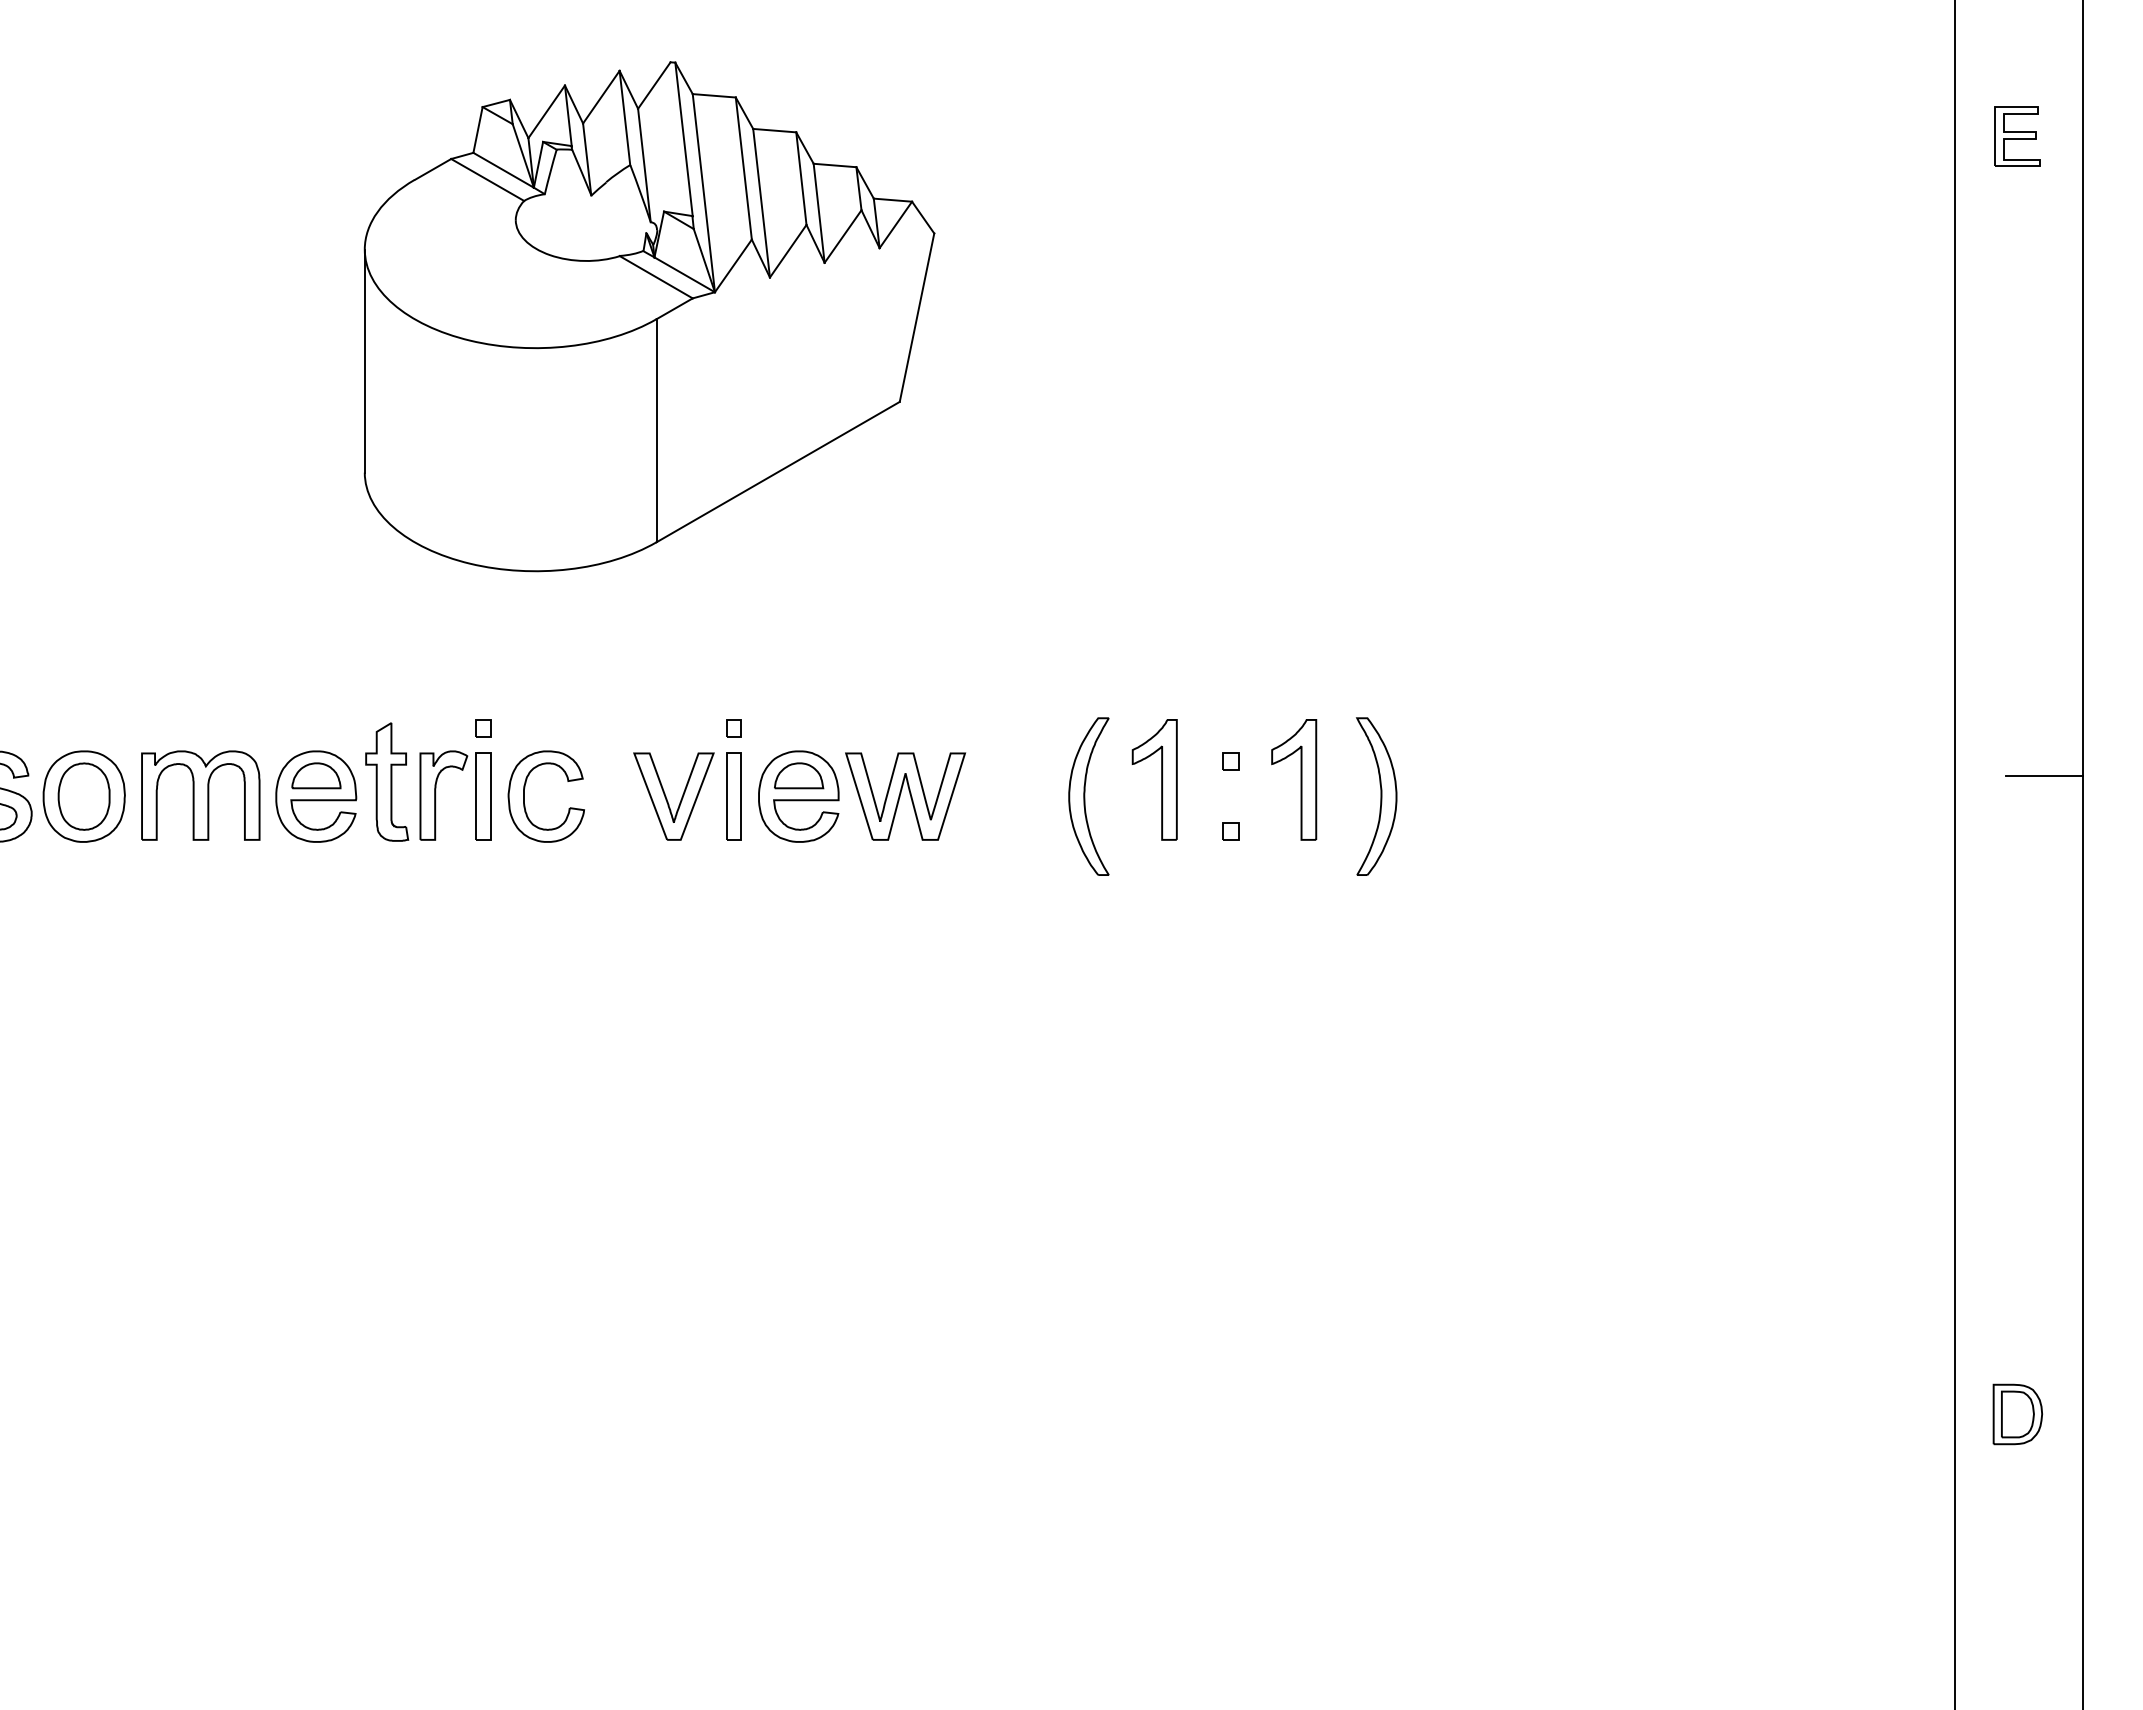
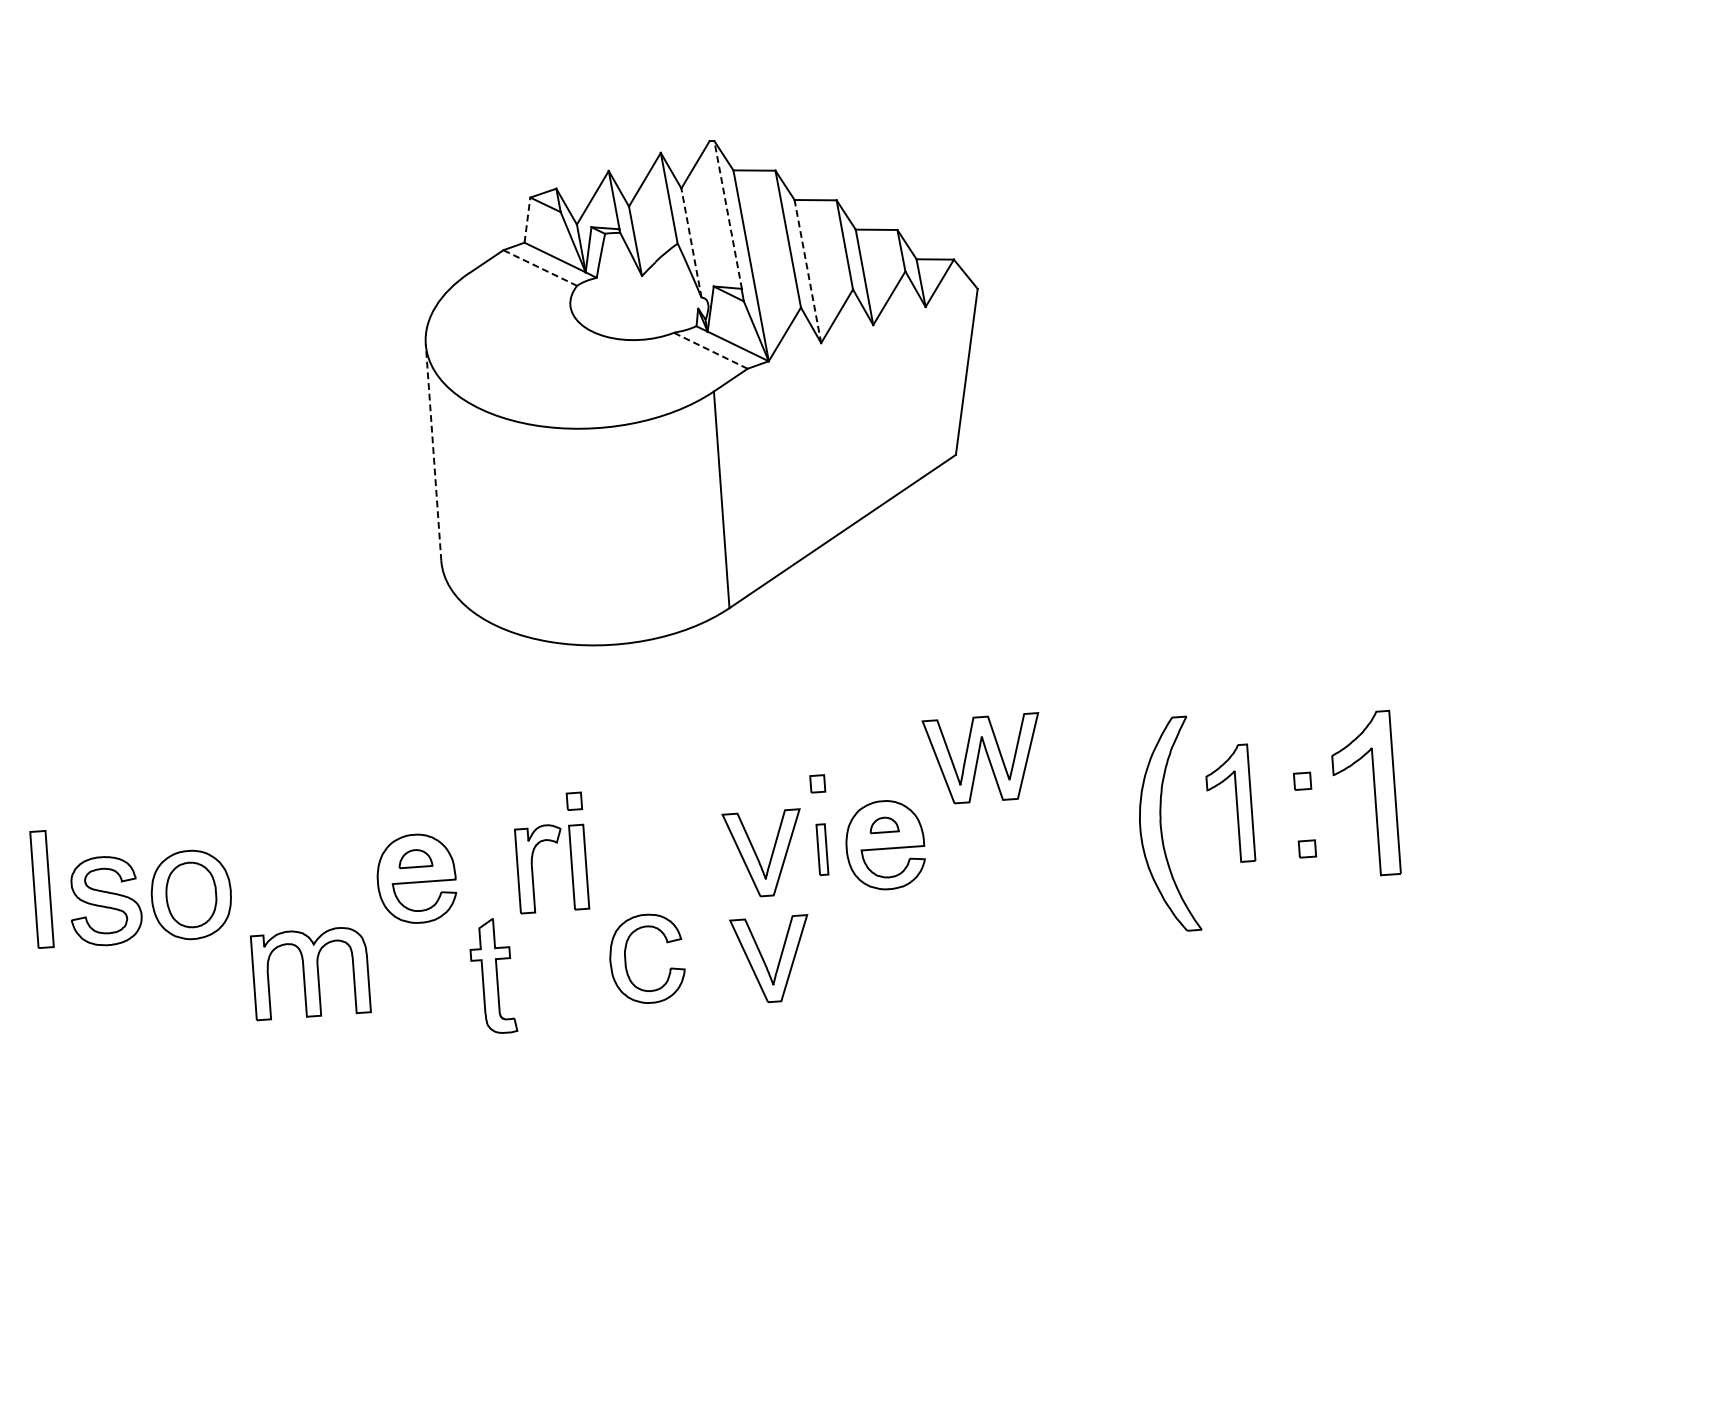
line: (478, 129) -> (527, 219), solid -> dashed
line: (683, 139) -> (727, 215), solid -> dashed
line: (644, 165) -> (691, 243), solid -> dashed
line: (487, 179) -> (540, 267), solid -> dashed
line: (761, 203) -> (807, 271), solid -> dashed
line: (655, 276) -> (709, 350), solid -> dashed
line: (364, 361) -> (433, 452), solid -> dashed
part: (316, 775) -> (415, 858), size x0.7
part: (799, 775) -> (884, 824), size x0.6
part: (1294, 779) -> (1365, 794), size x1.4
part: (387, 781) -> (493, 975), moved
part: (200, 795) -> (310, 973), moved
part: (524, 796) -> (625, 960), moved
part: (733, 796) -> (821, 849), size x0.6
part: (905, 796) -> (983, 759), moved
part: (1088, 796) -> (1166, 824), size x1.4
part: (1376, 796) -> (1446, 804), removed
part: (667, 907) -> (765, 962), added

